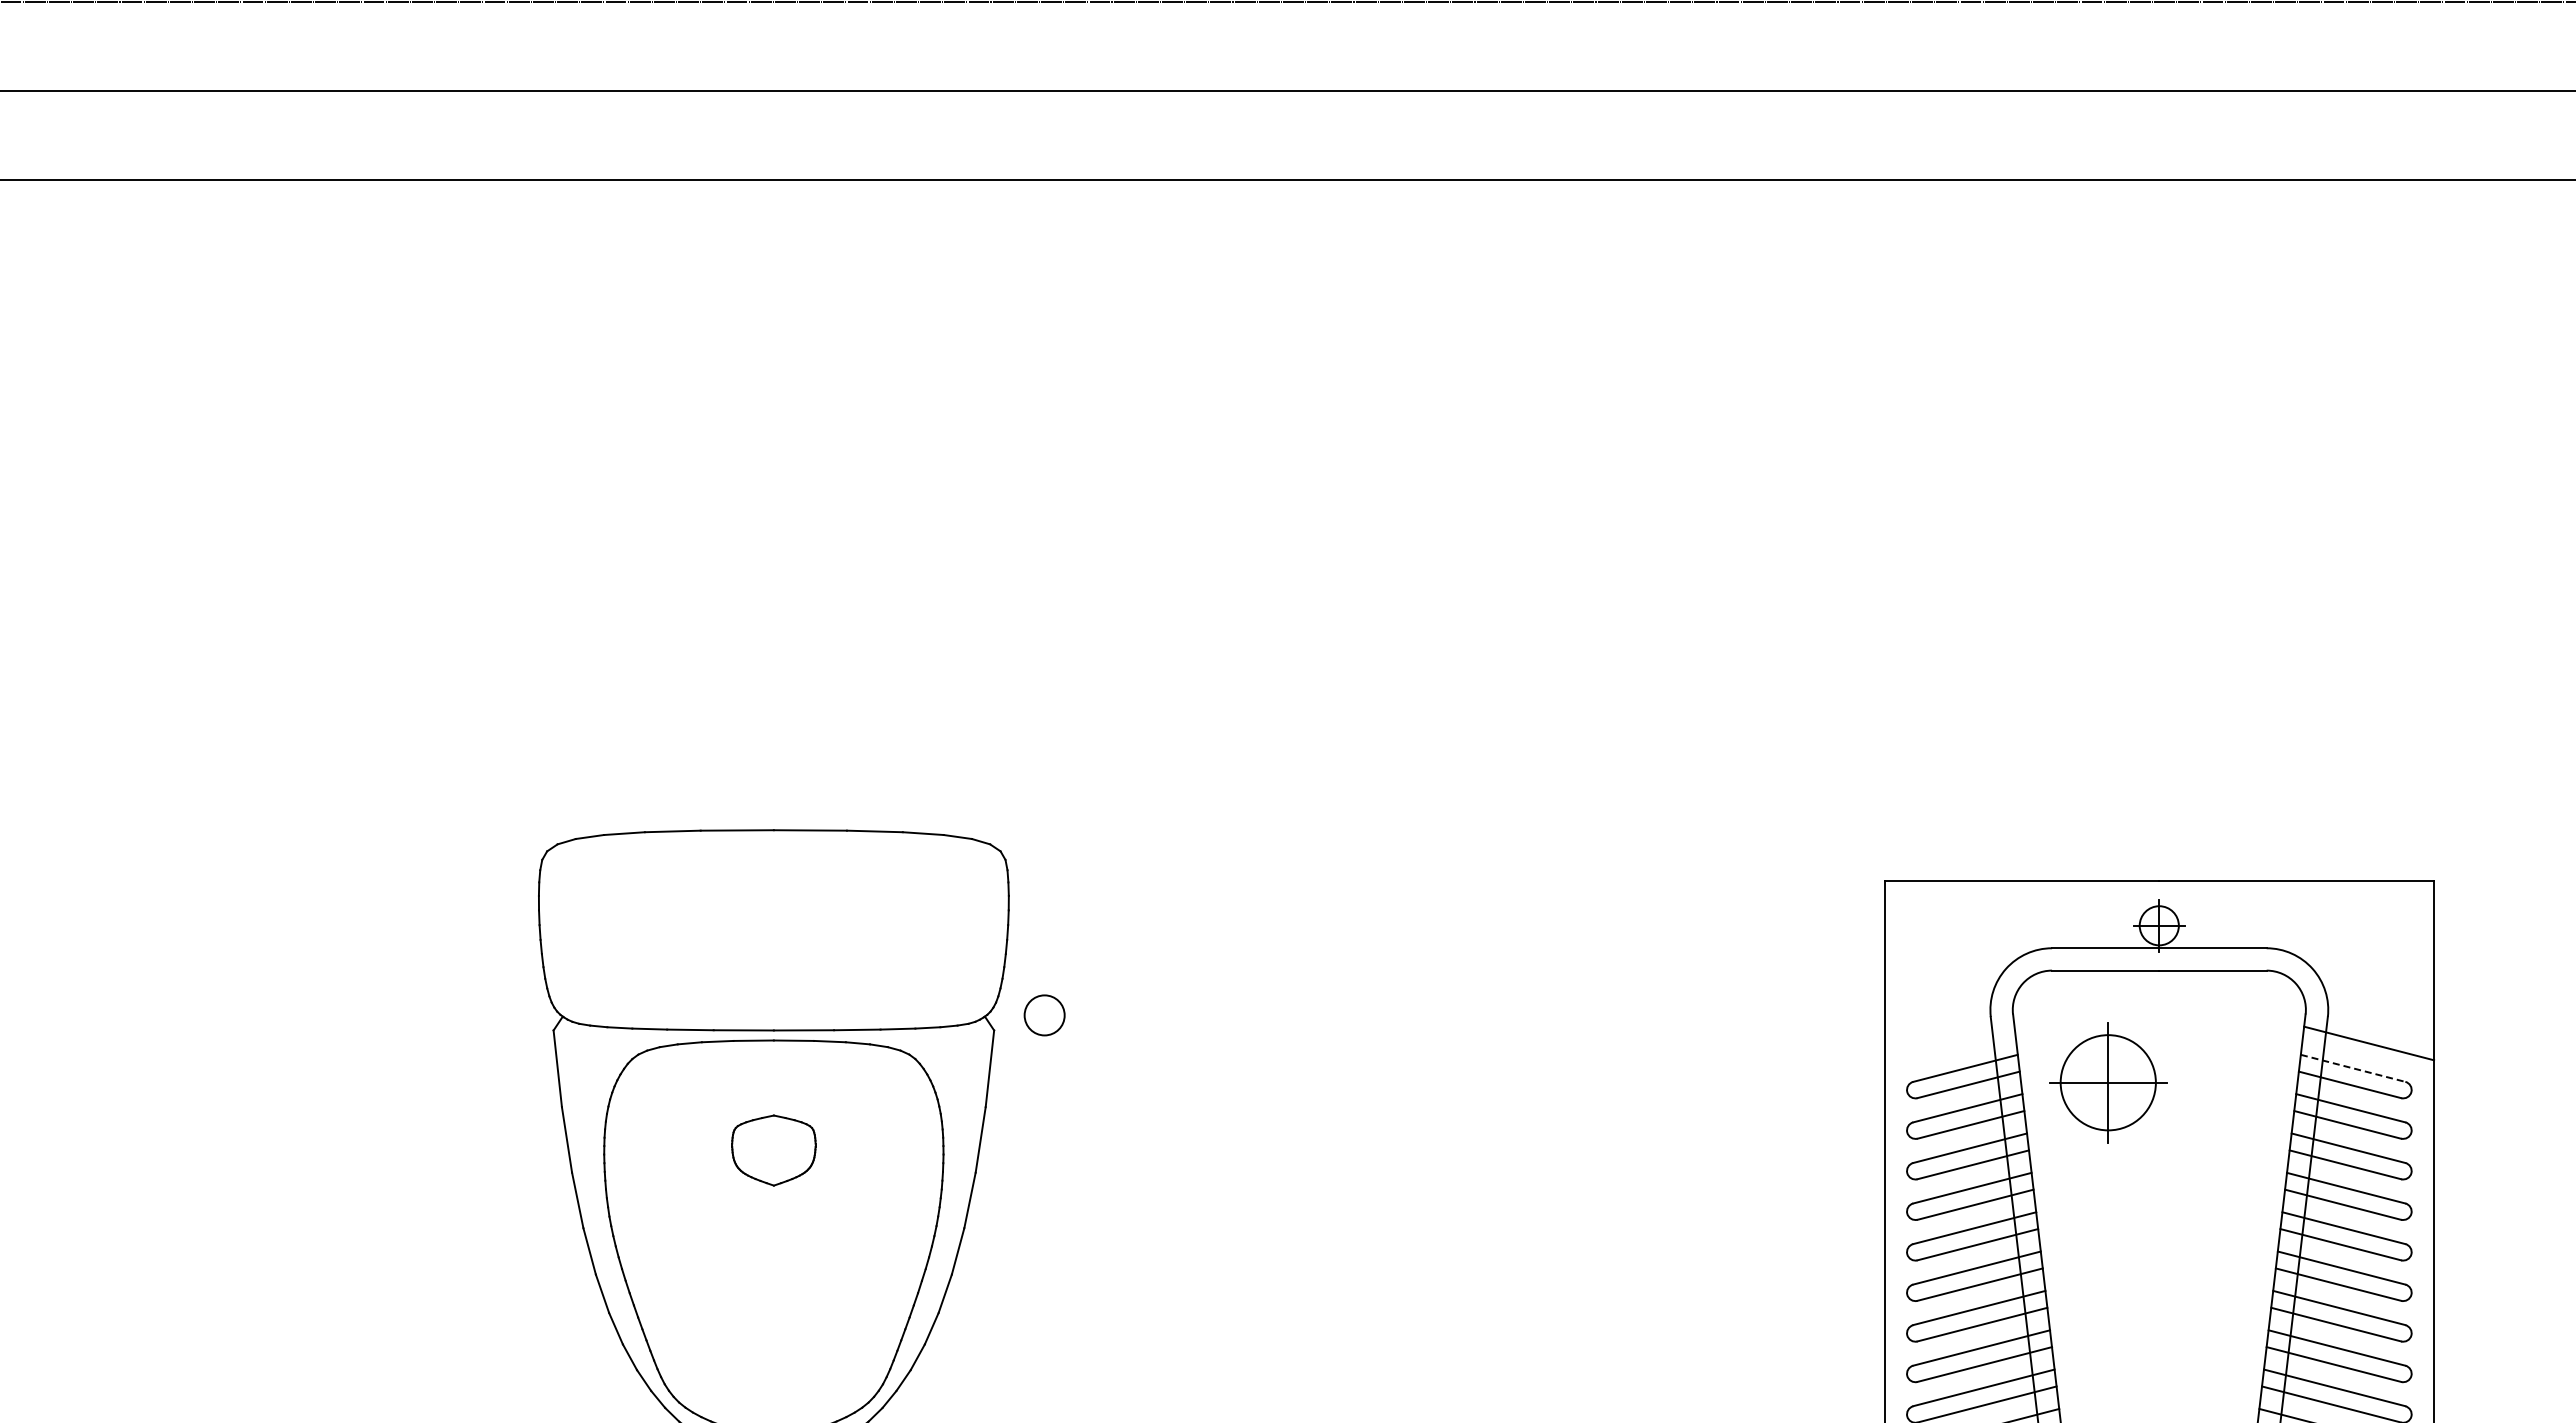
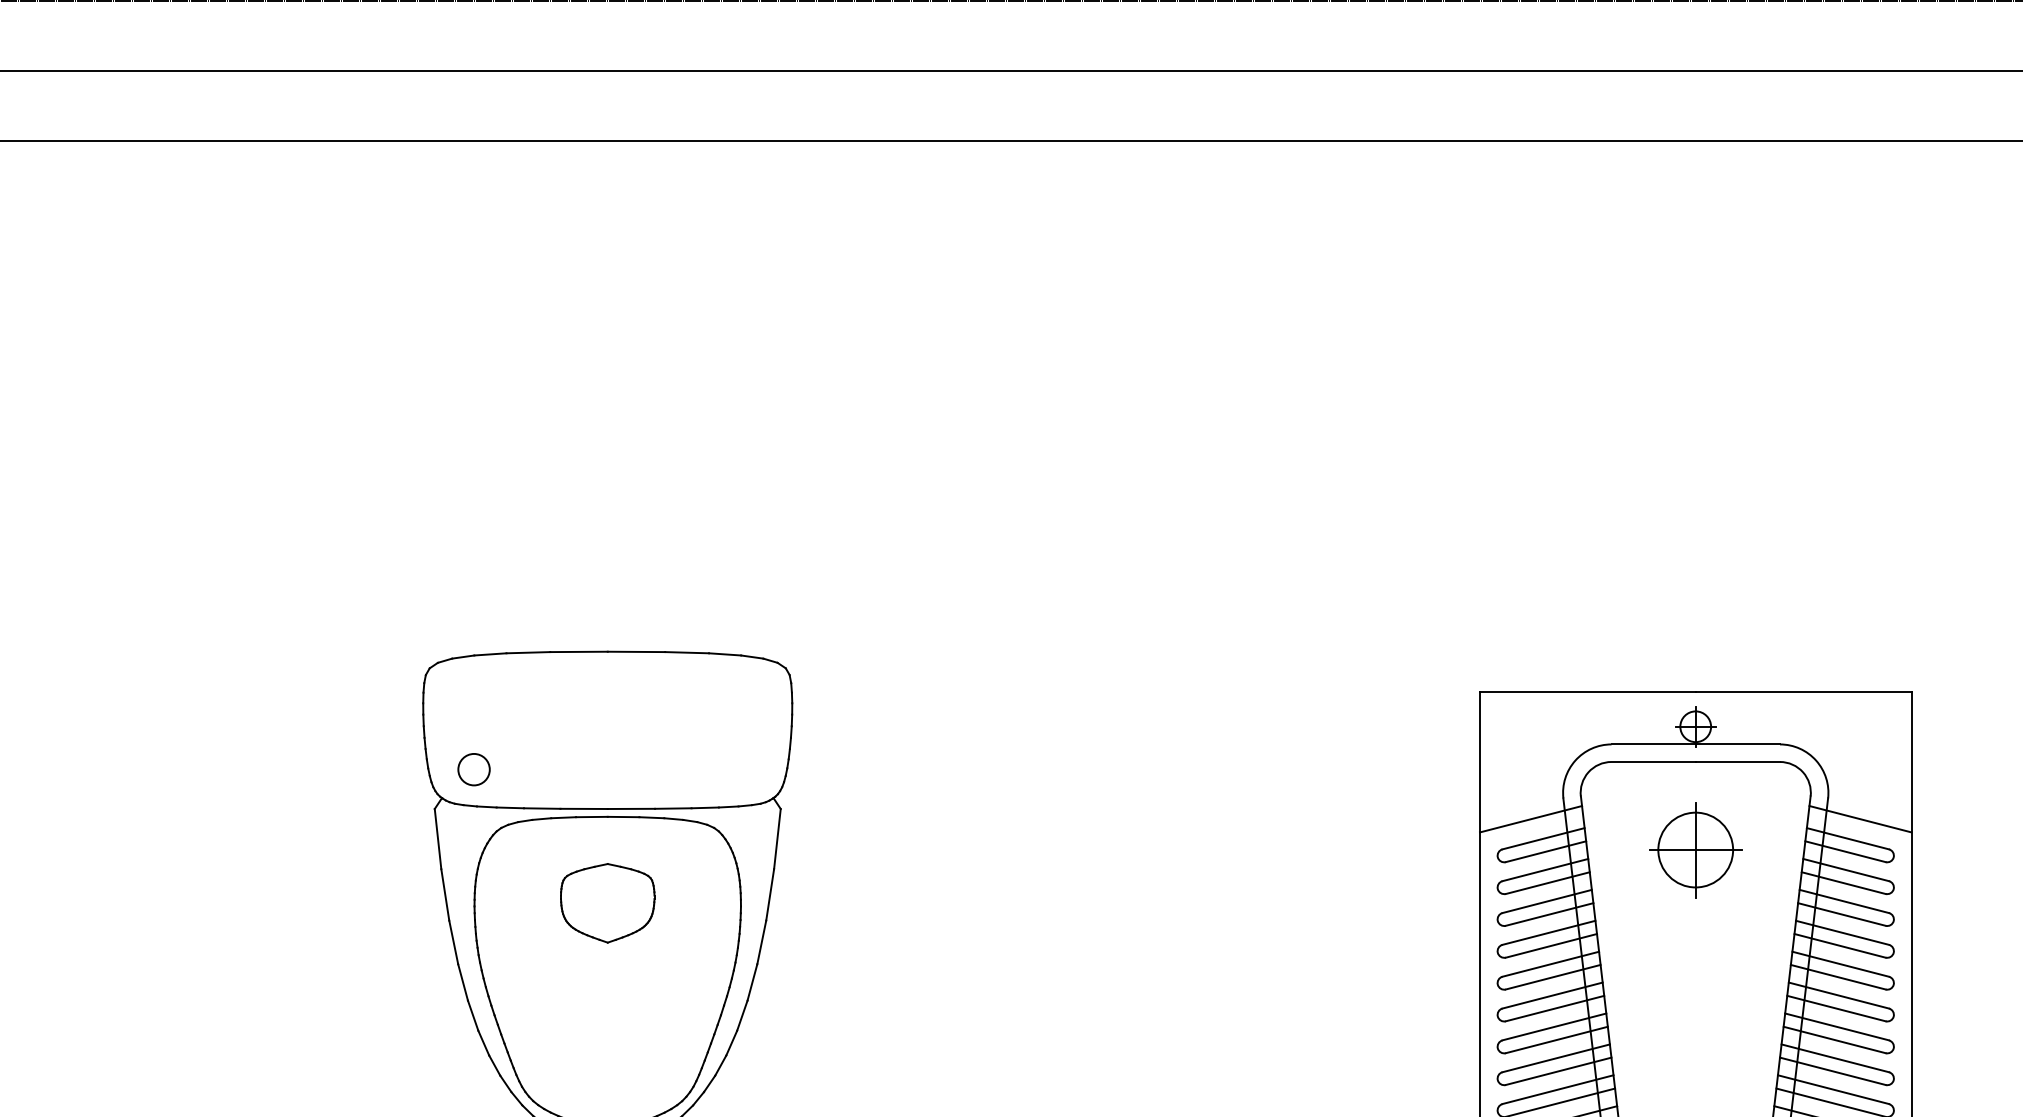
circle: (1044, 1015) -> (473, 769), moved
line: (1949, 1043) -> (1530, 819), added
line: (2353, 1068) -> (1848, 838), dashed -> solid
part: (2108, 1082) -> (1695, 849), moved
part: (773, 1150) -> (607, 903), size x1.43

